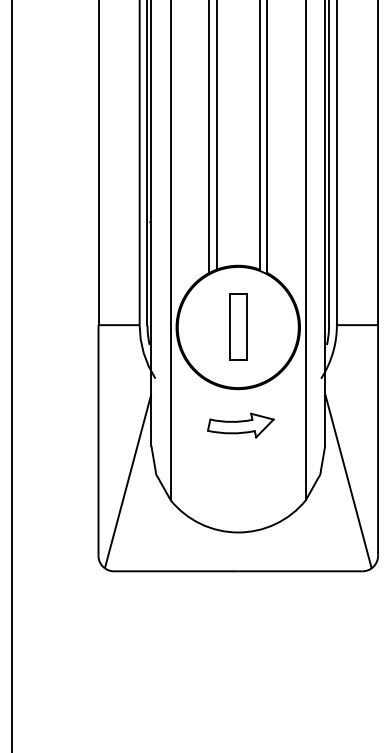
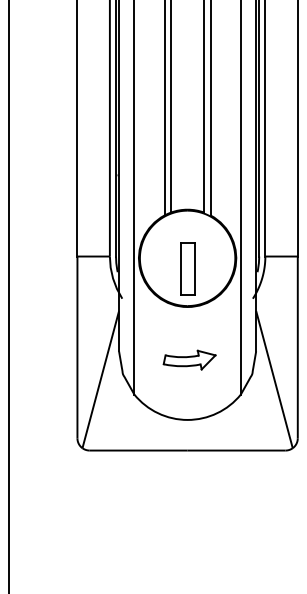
part: (238, 326) -> (187, 268), moved
part: (240, 425) -> (189, 360), moved

